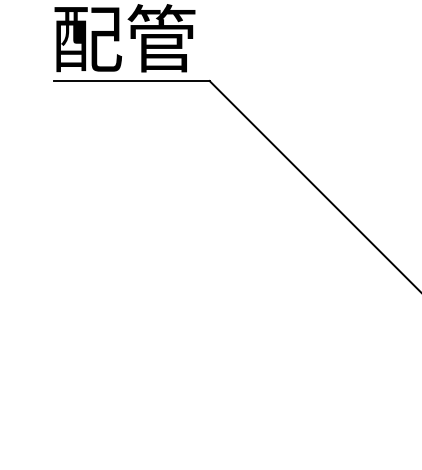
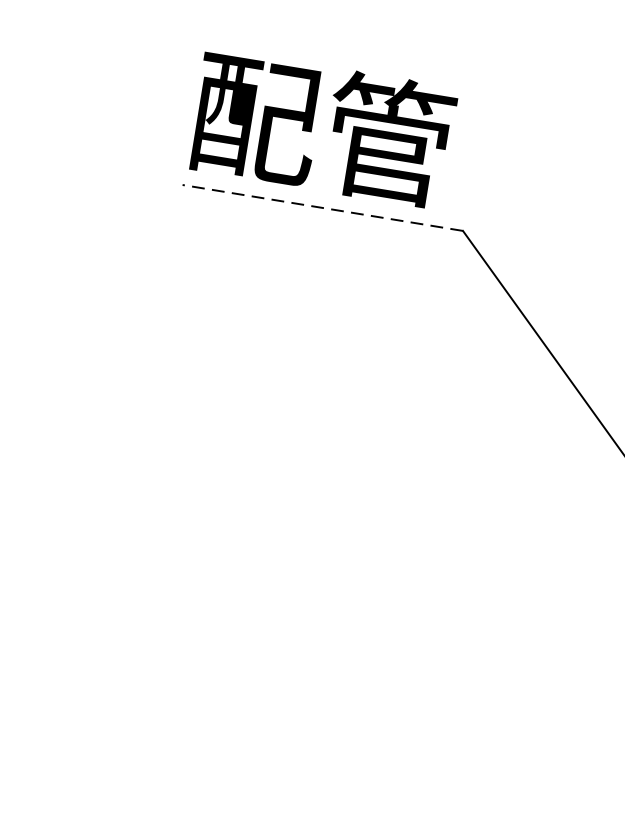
line: (132, 81) -> (323, 208), solid -> dashed

